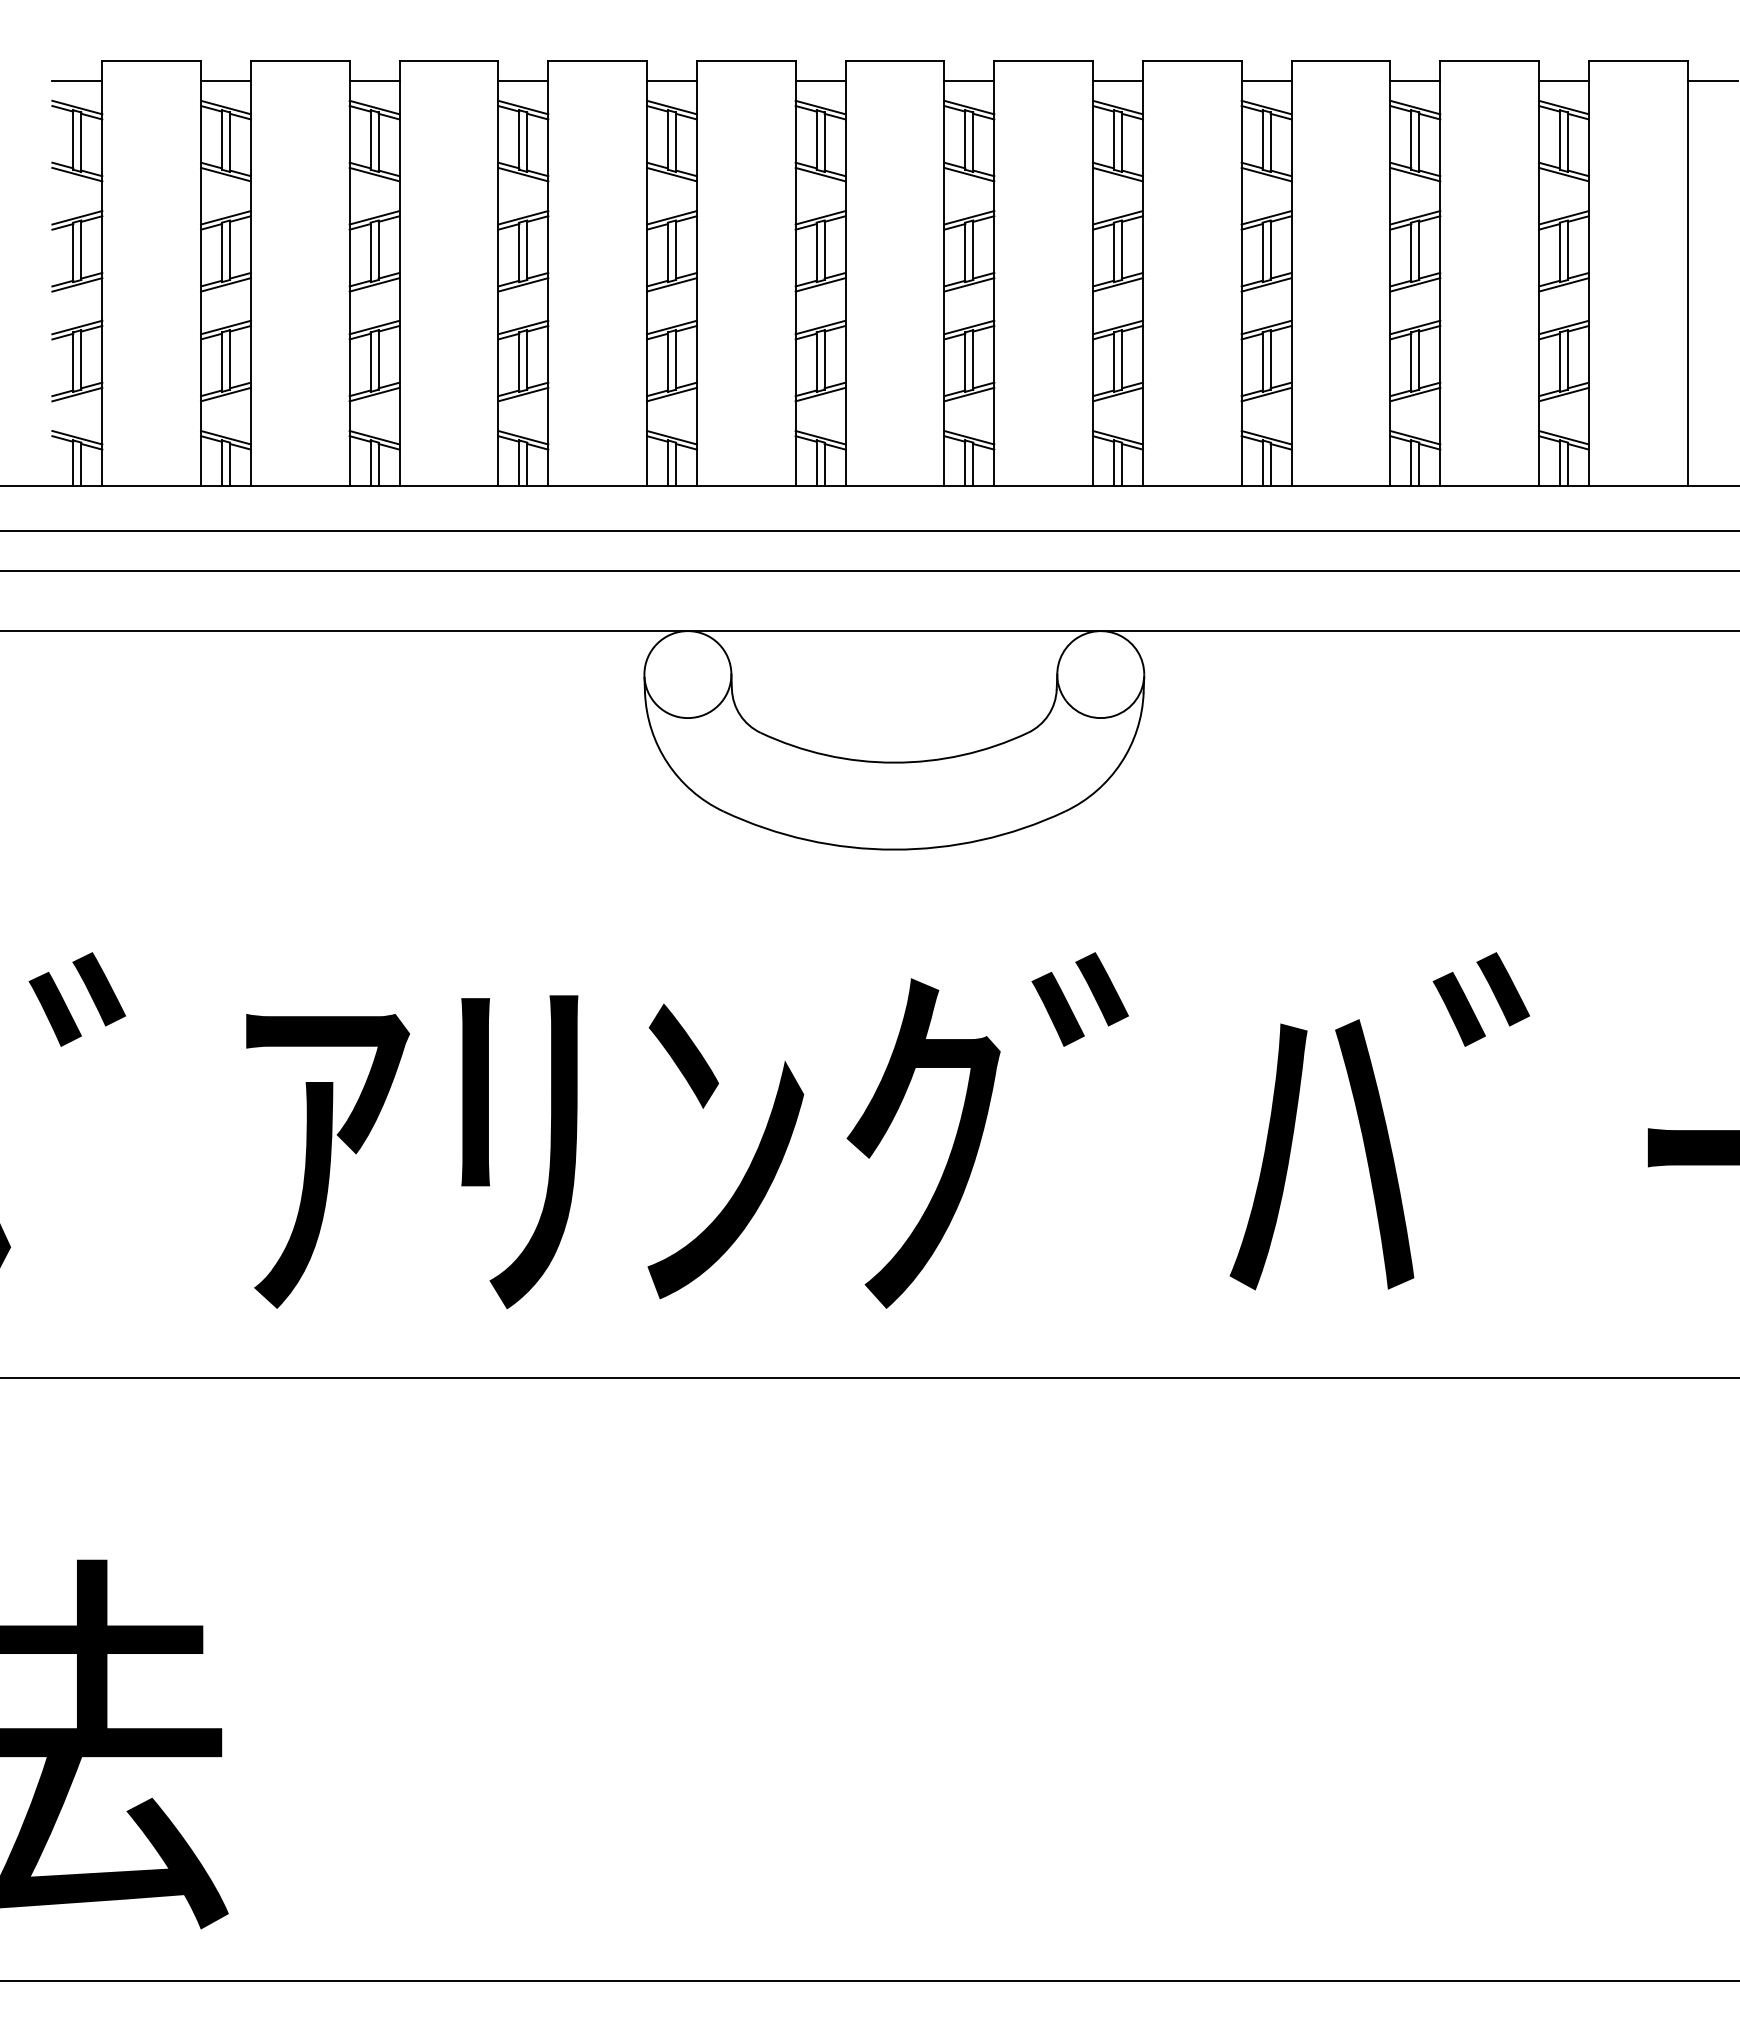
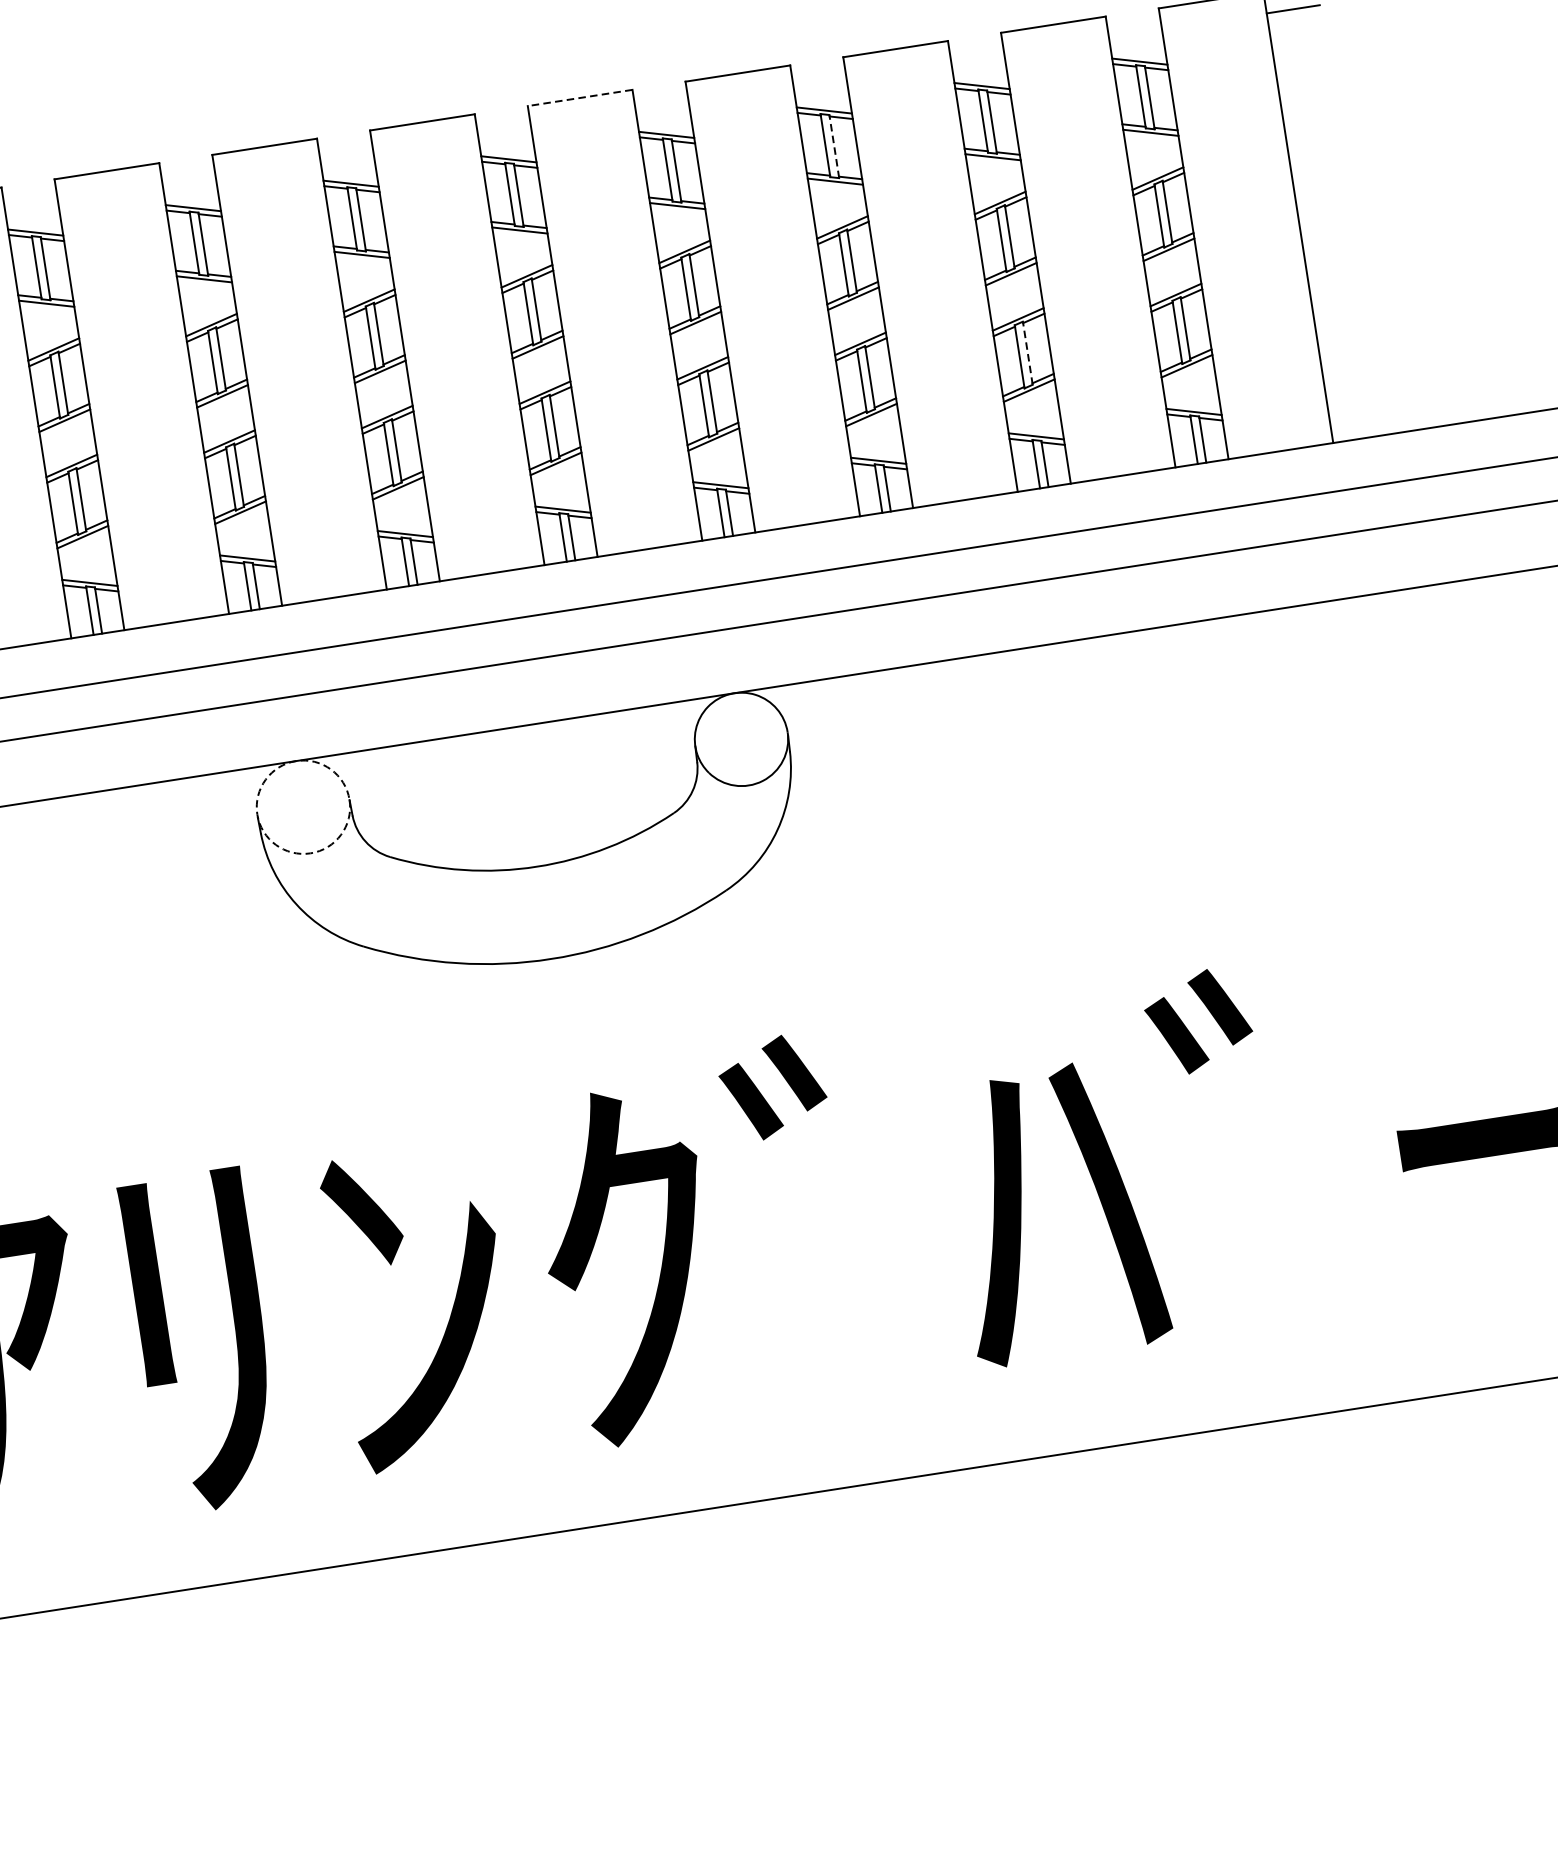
line: (1043, 61) -> (580, 98), solid -> dashed
line: (523, 81) -> (31, 204), removed
line: (671, 81) -> (188, 180), removed
line: (820, 81) -> (346, 156), removed
line: (969, 81) -> (504, 131), removed
line: (1117, 81) -> (661, 107), removed
line: (1266, 81) -> (819, 82), removed
line: (1415, 81) -> (978, 58), removed
line: (1563, 81) -> (1135, 34), removed
line: (1270, 142) -> (834, 146), solid -> dashed
line: (1419, 359) -> (1027, 352), solid -> dashed
circle: (687, 674) -> (302, 807), solid -> dashed

